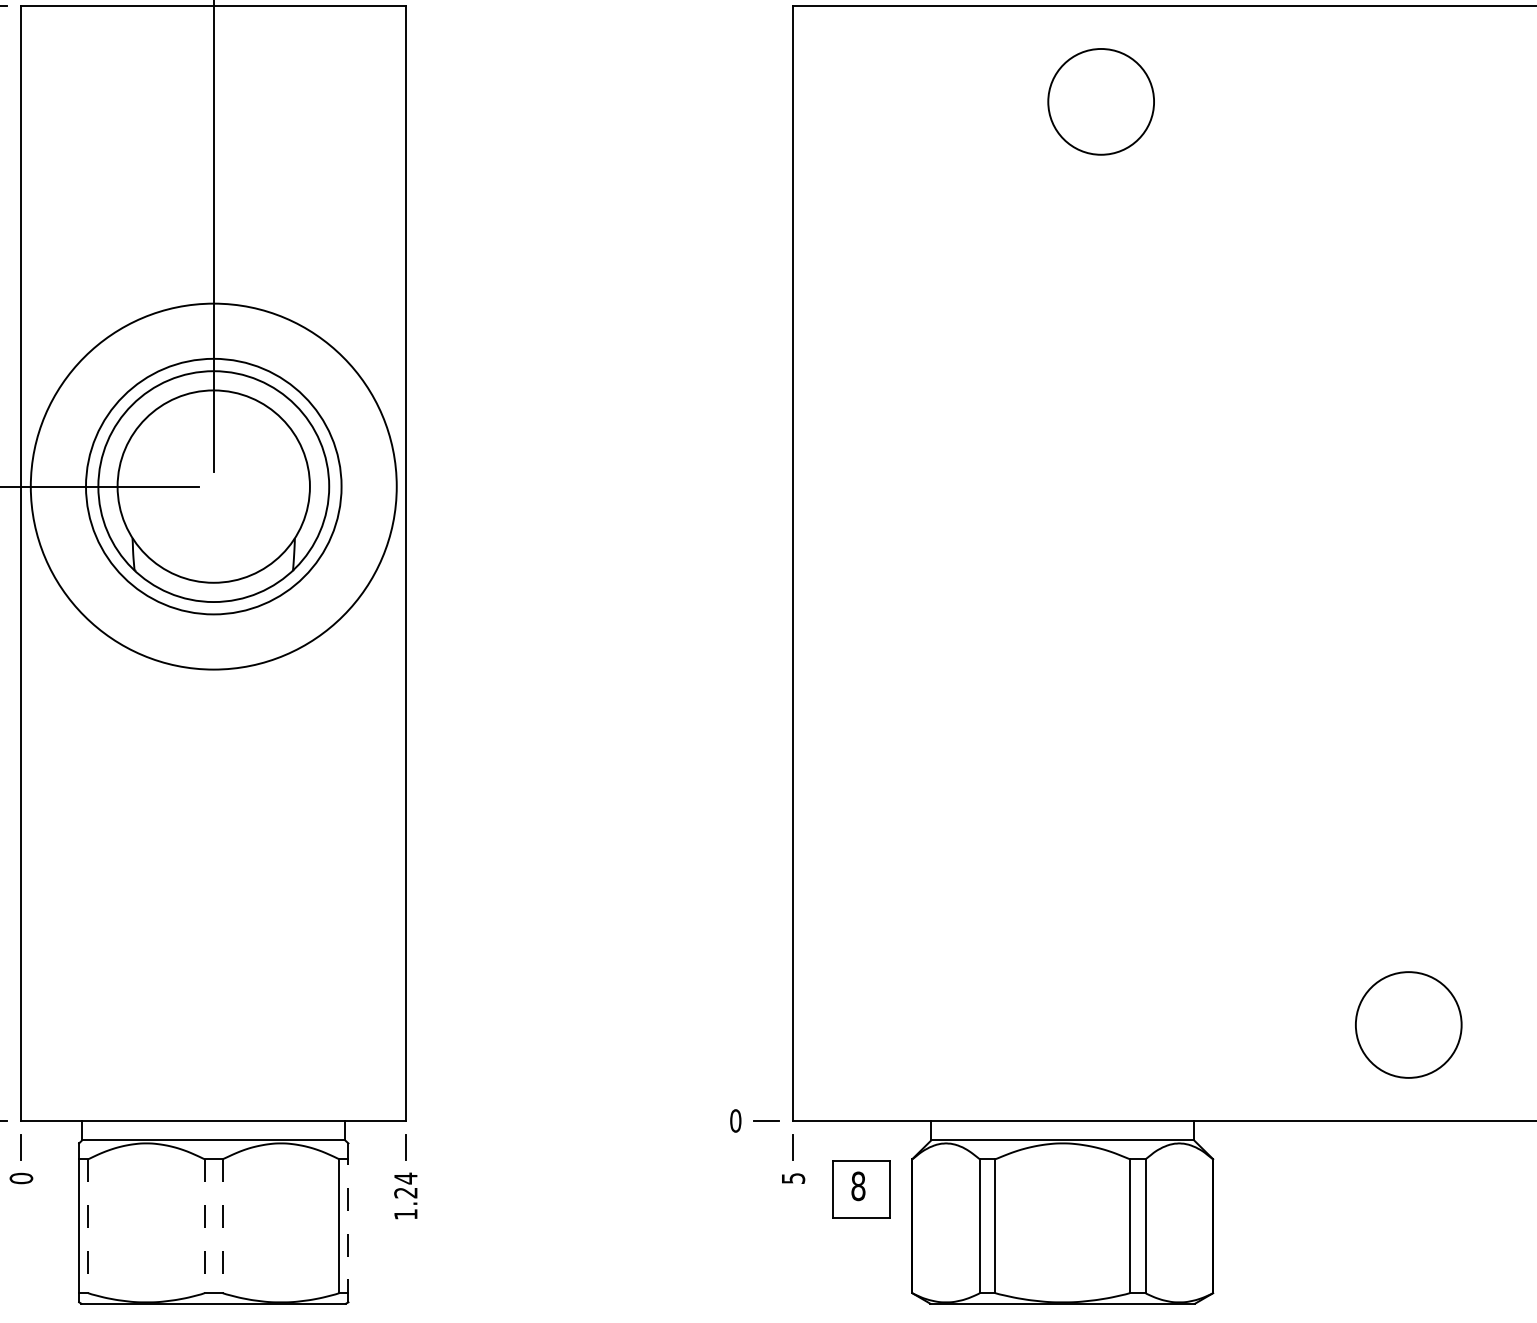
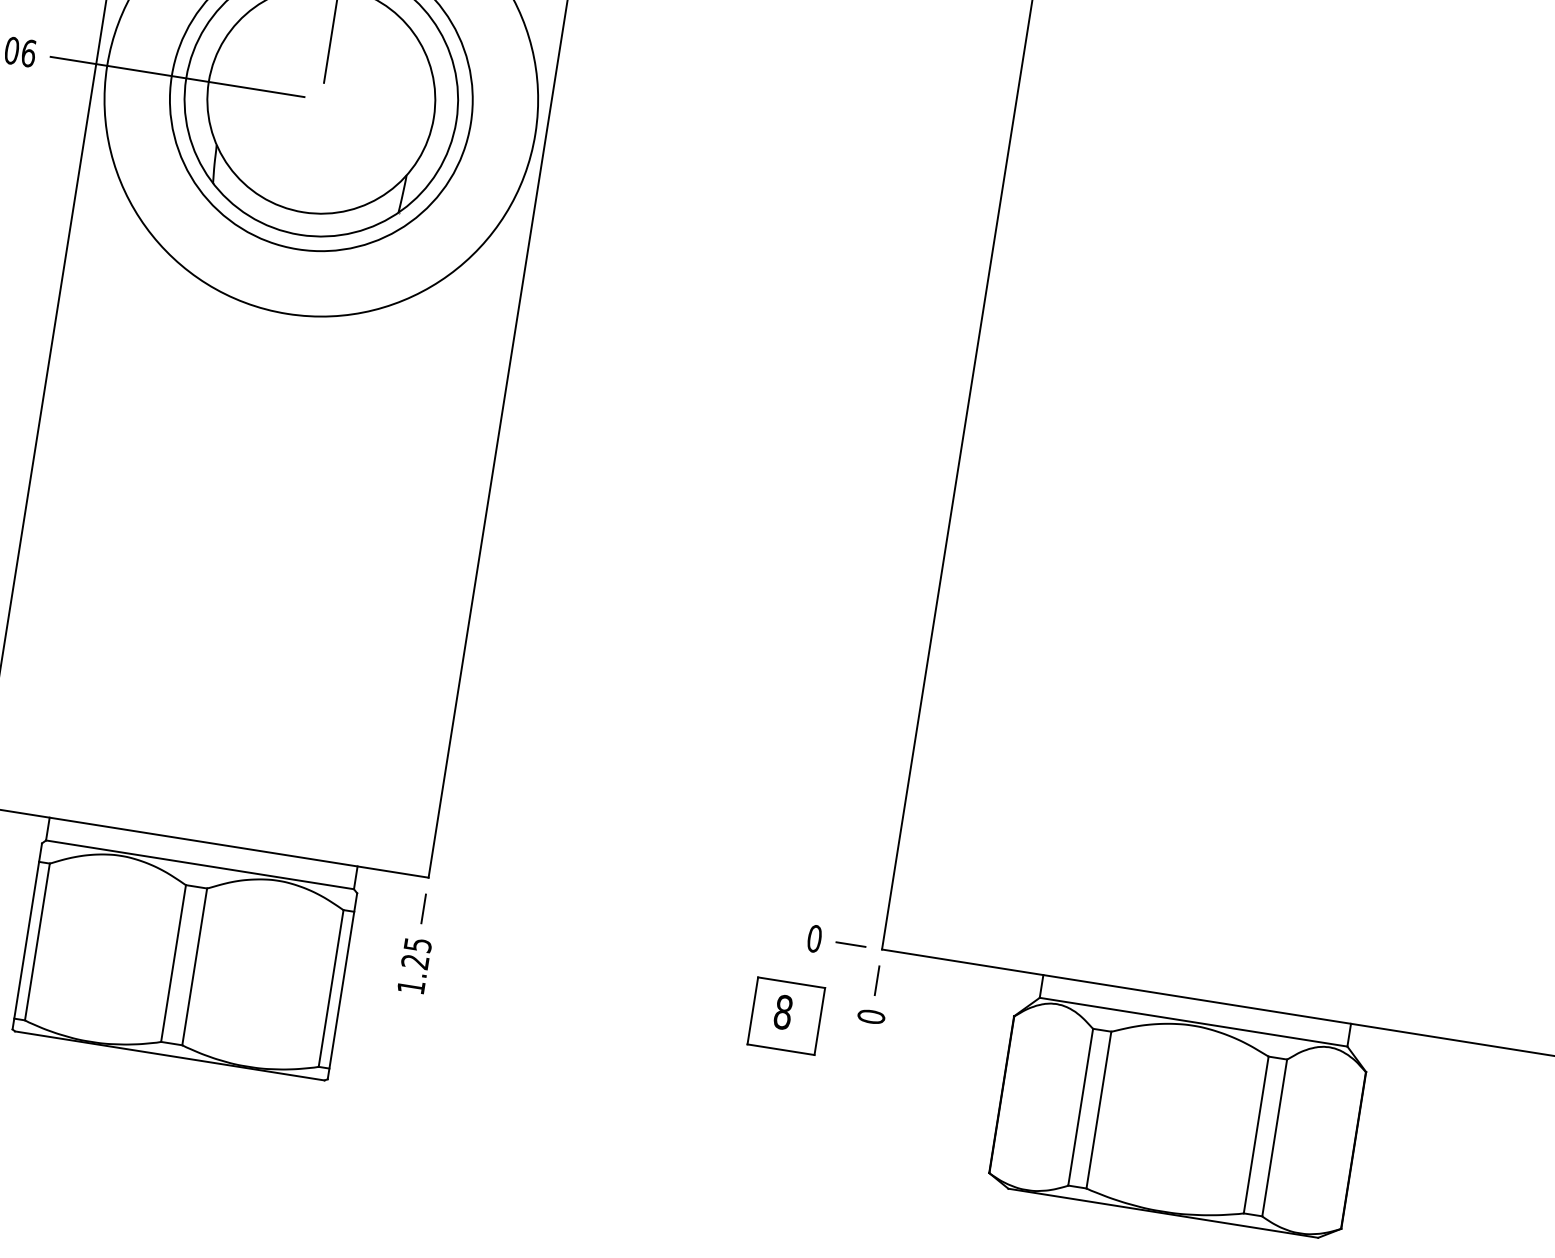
text: (405, 1178) -> (417, 944), 1.24 -> 1.25
text: (793, 1178) -> (871, 1016), 5 -> 0
part: (861, 1189) -> (786, 1016), moved
line: (348, 1222) -> (342, 985), dashed -> solid
line: (88, 1226) -> (37, 942), dashed -> solid
line: (204, 1226) -> (173, 963), dashed -> solid
line: (222, 1226) -> (194, 967), dashed -> solid

